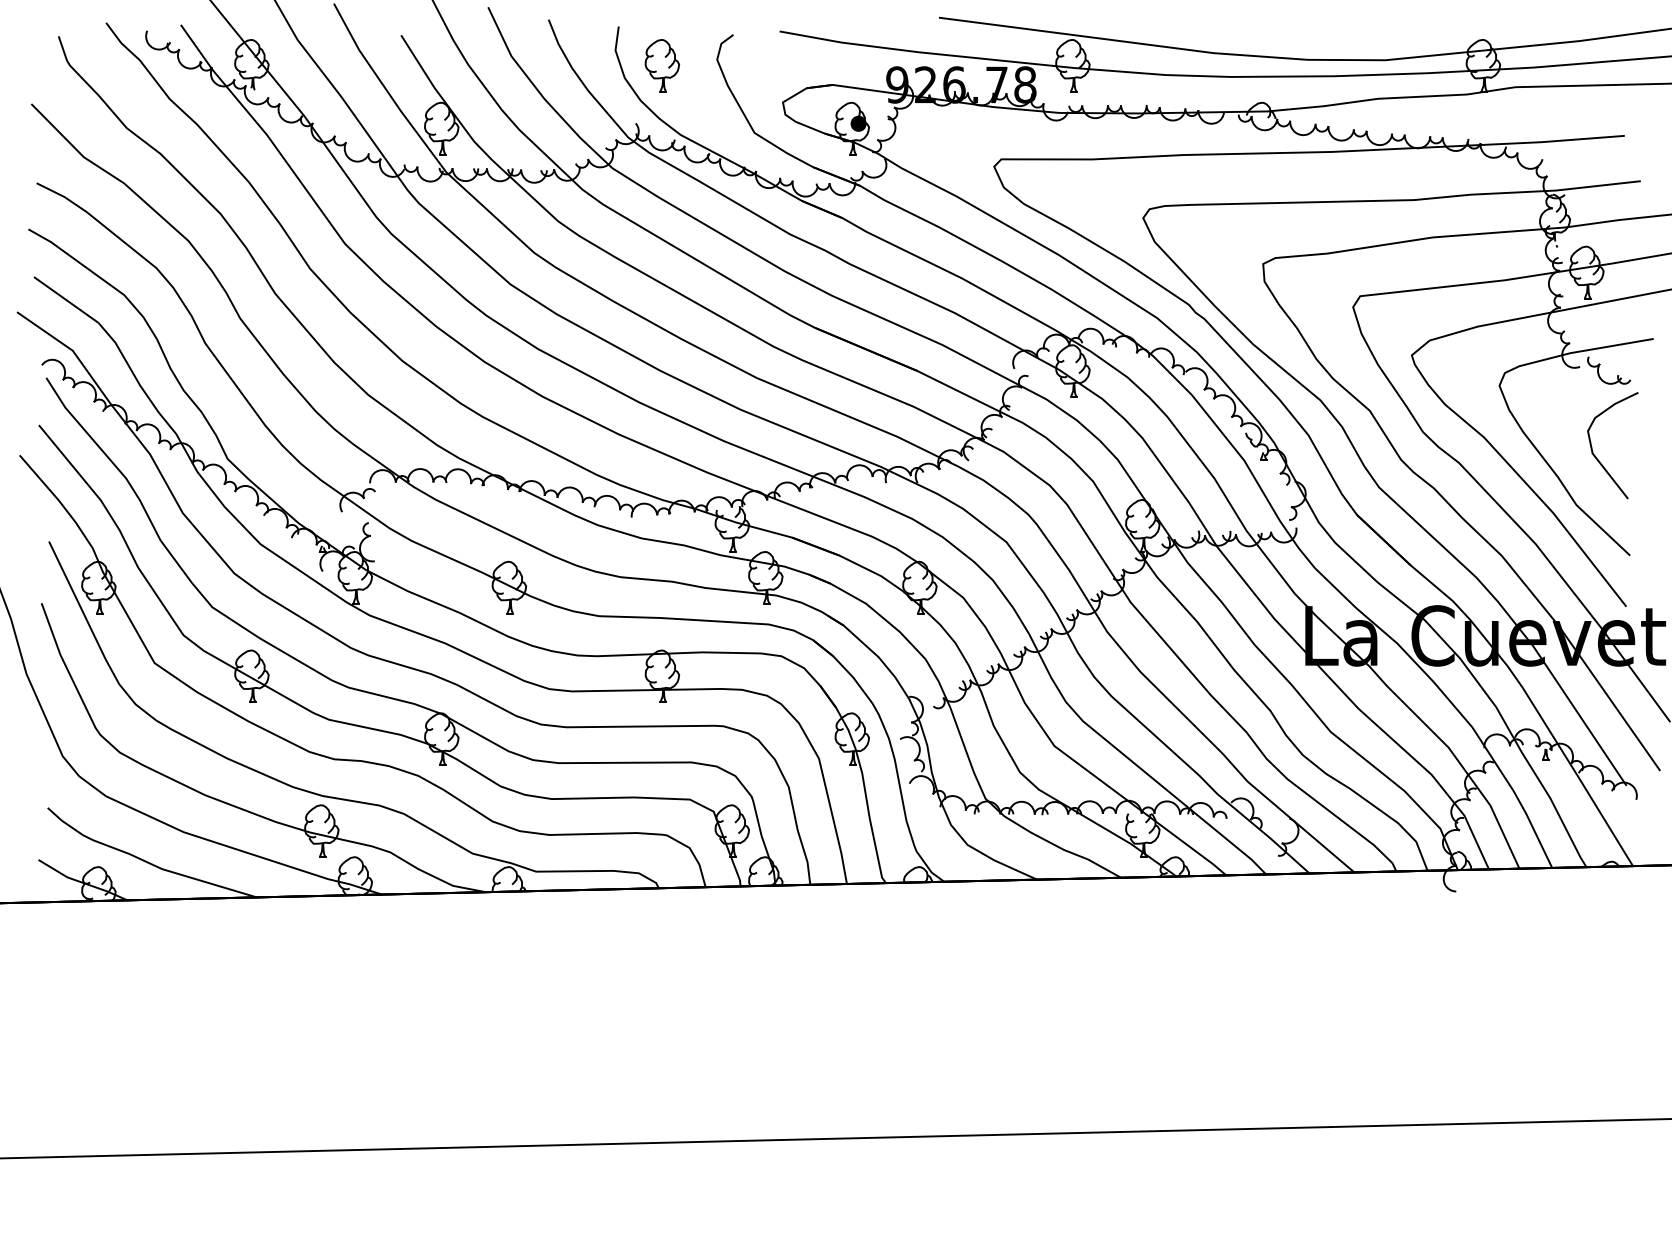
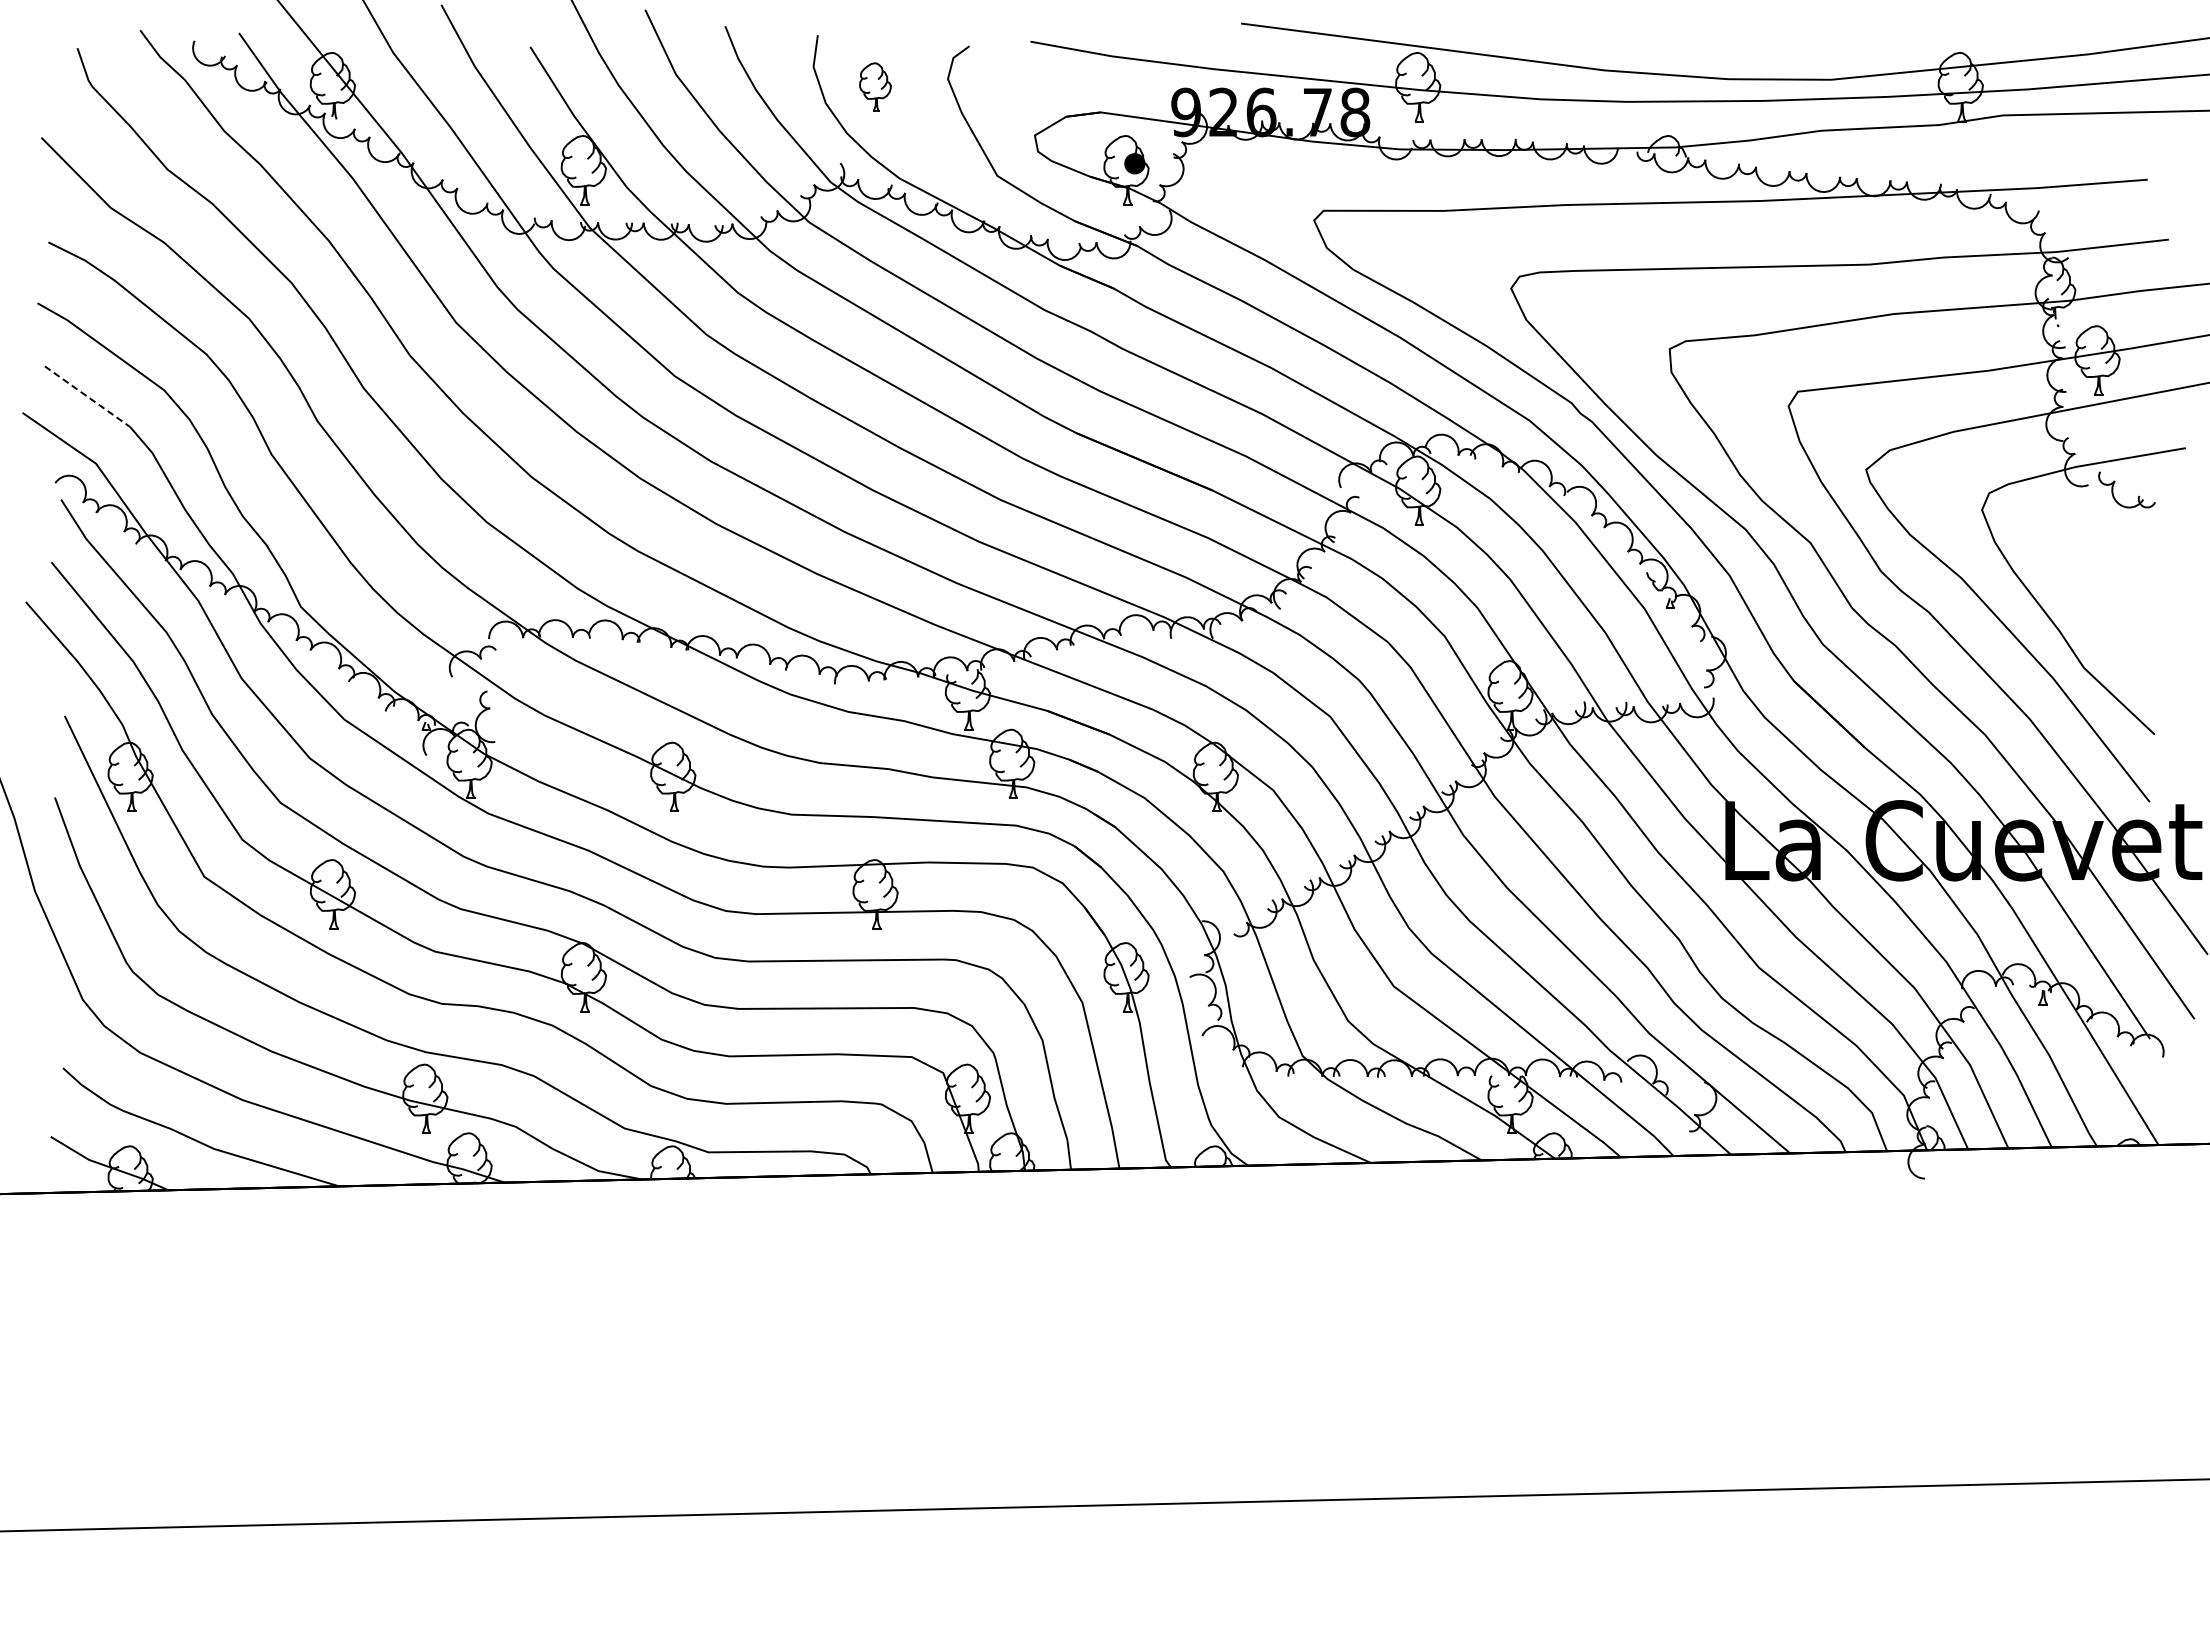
part: (662, 66) -> (875, 87), size x0.7
line: (66, 299) -> (87, 396), solid -> dashed
curve: (1596, 457) -> (2110, 604), removed

